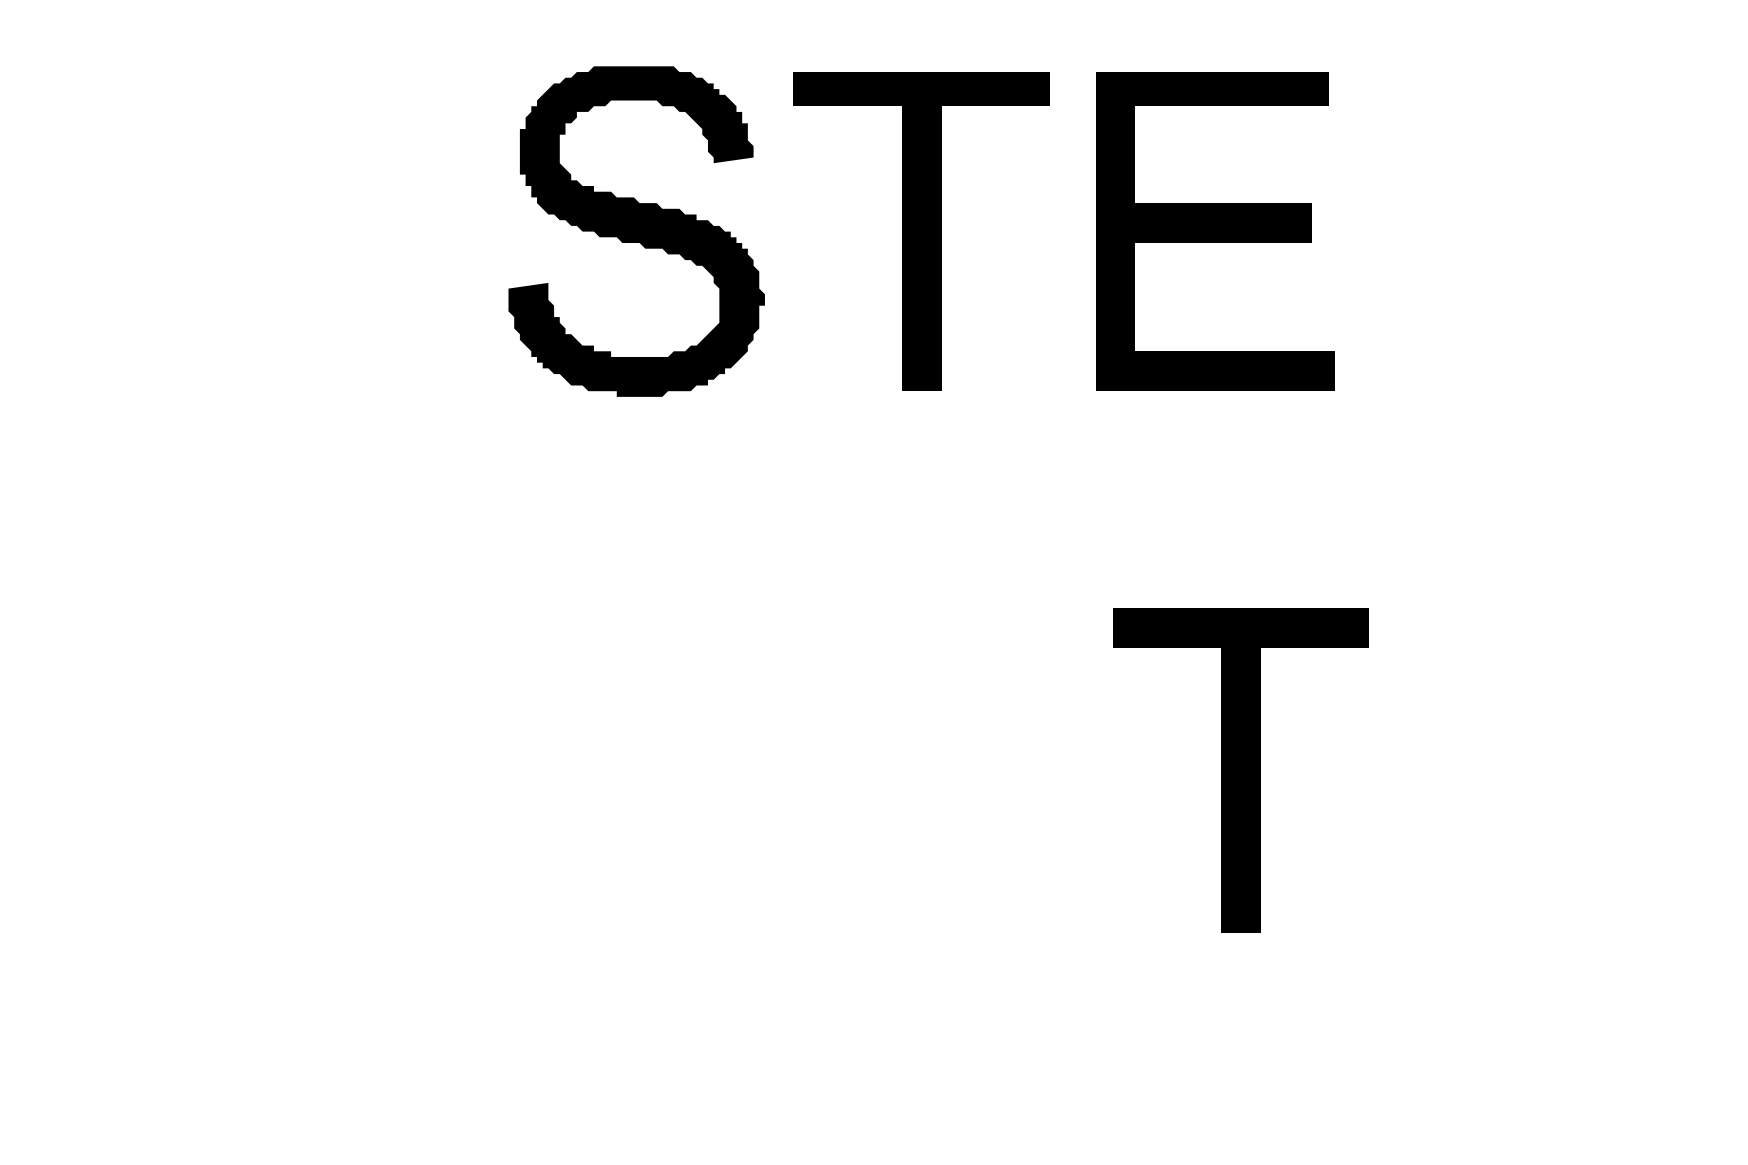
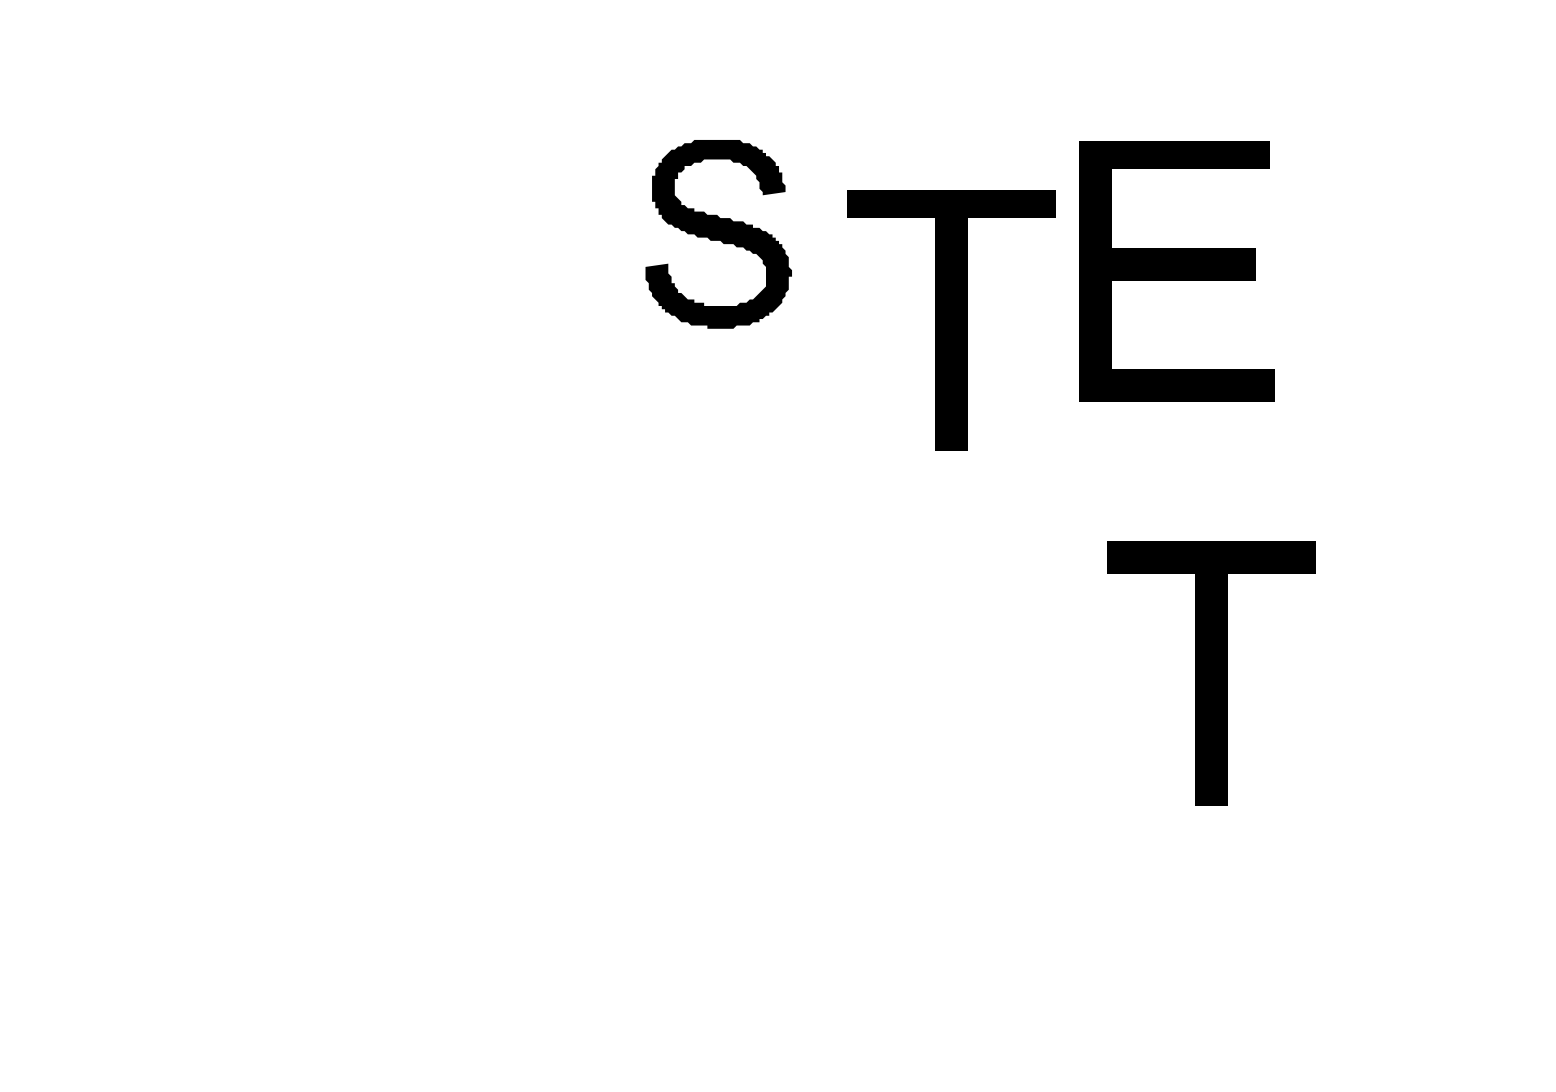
part: (636, 231) -> (718, 234), size x0.7
part: (921, 231) -> (951, 320), moved
part: (1214, 231) -> (1176, 271), moved

